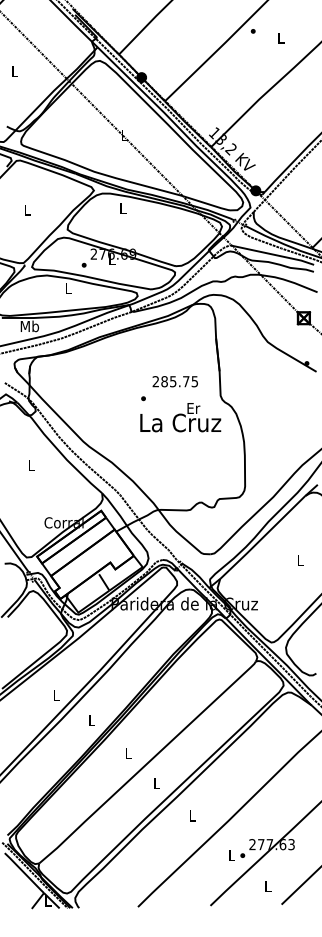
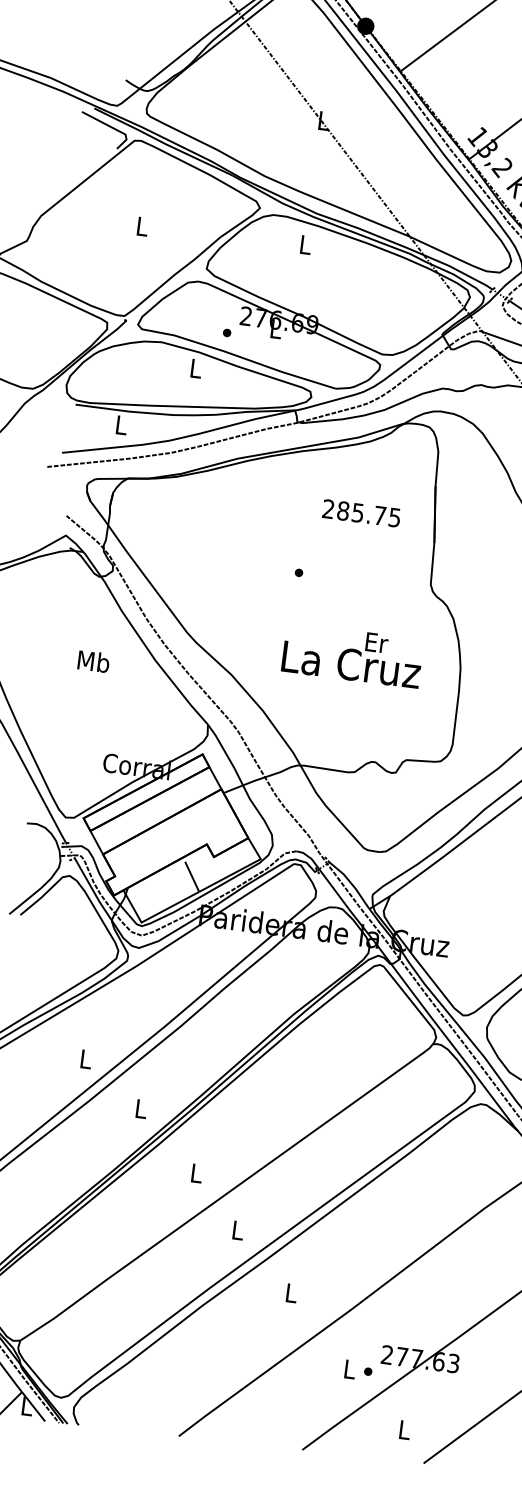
text: (29, 326) -> (120, 425), Mb -> L
text: (174, 381) -> (360, 512), moved
text: (180, 417) -> (352, 655), moved
text: (31, 465) -> (93, 662), L -> Mb

